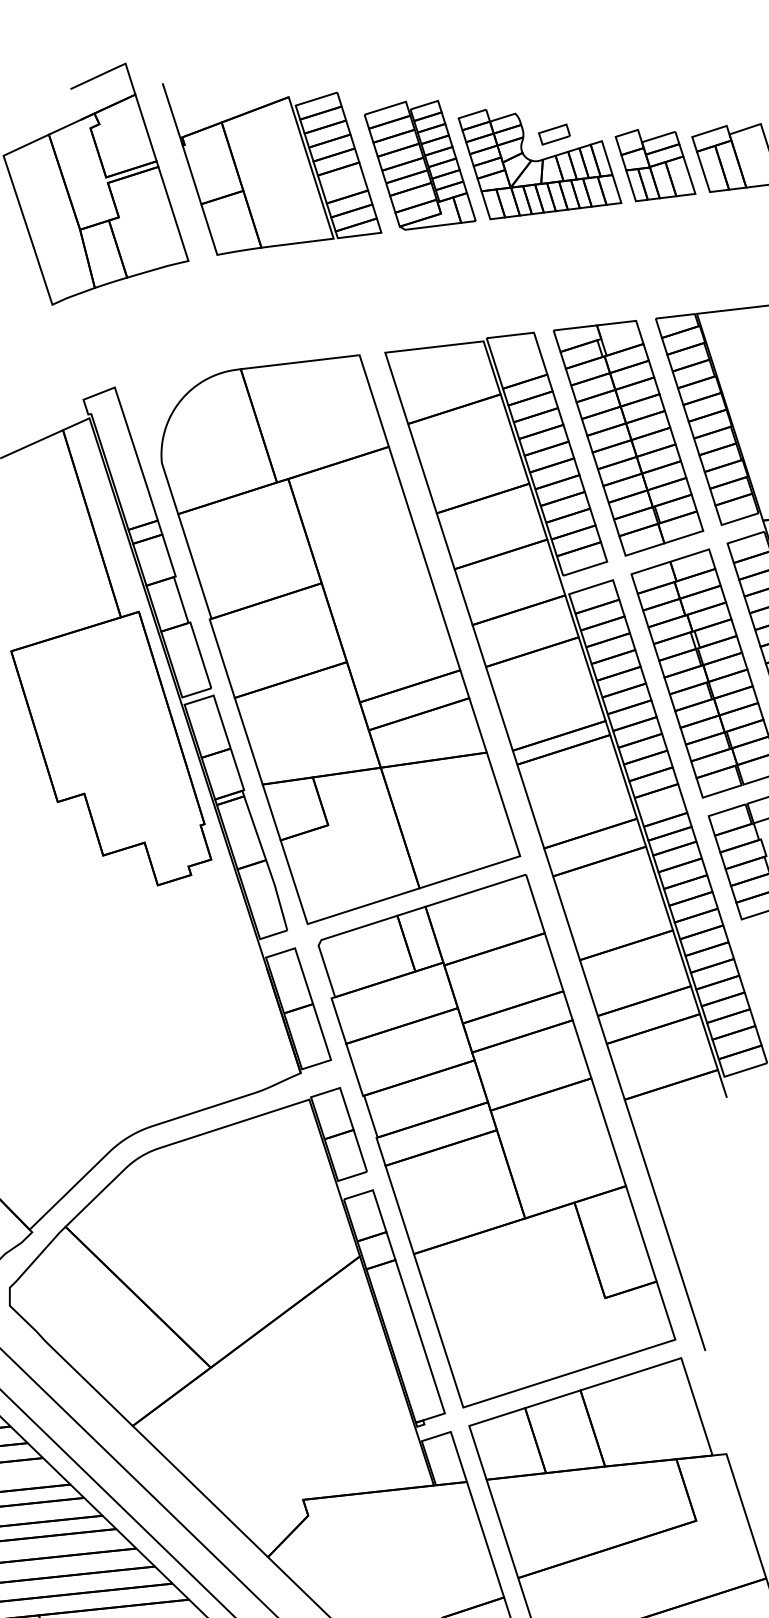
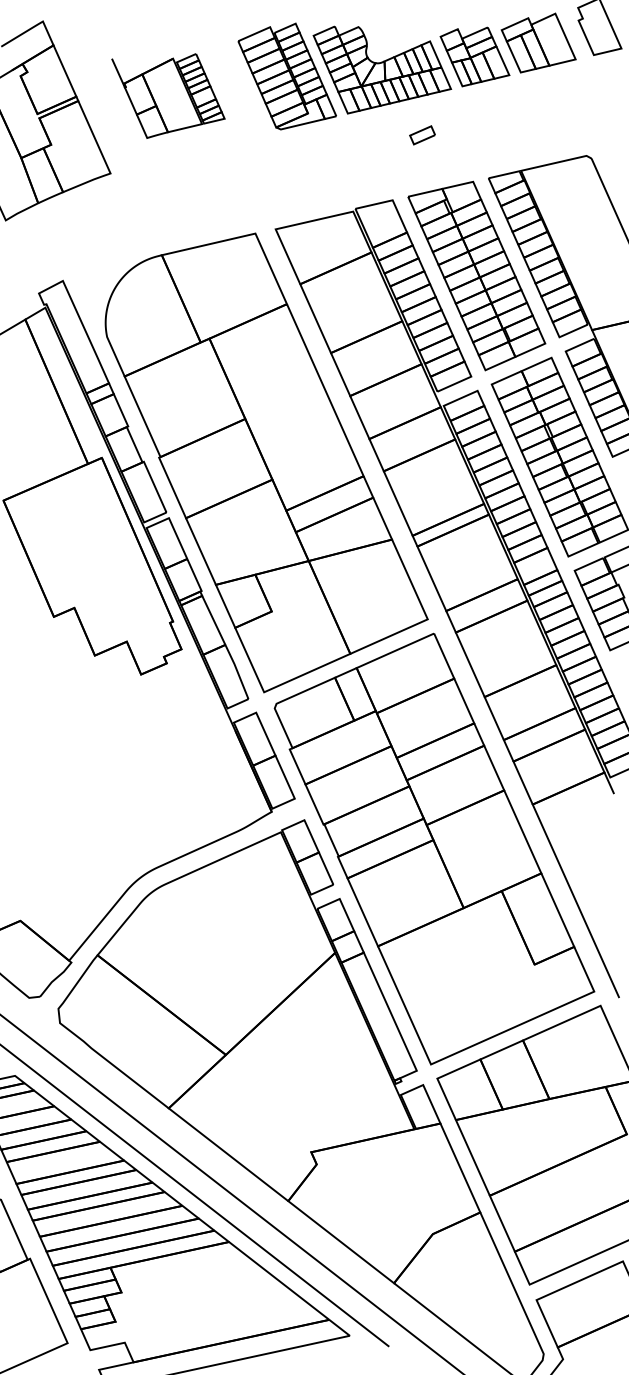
part: (554, 134) -> (422, 135), moved
part: (270, 172) -> (168, 95), size x0.6

